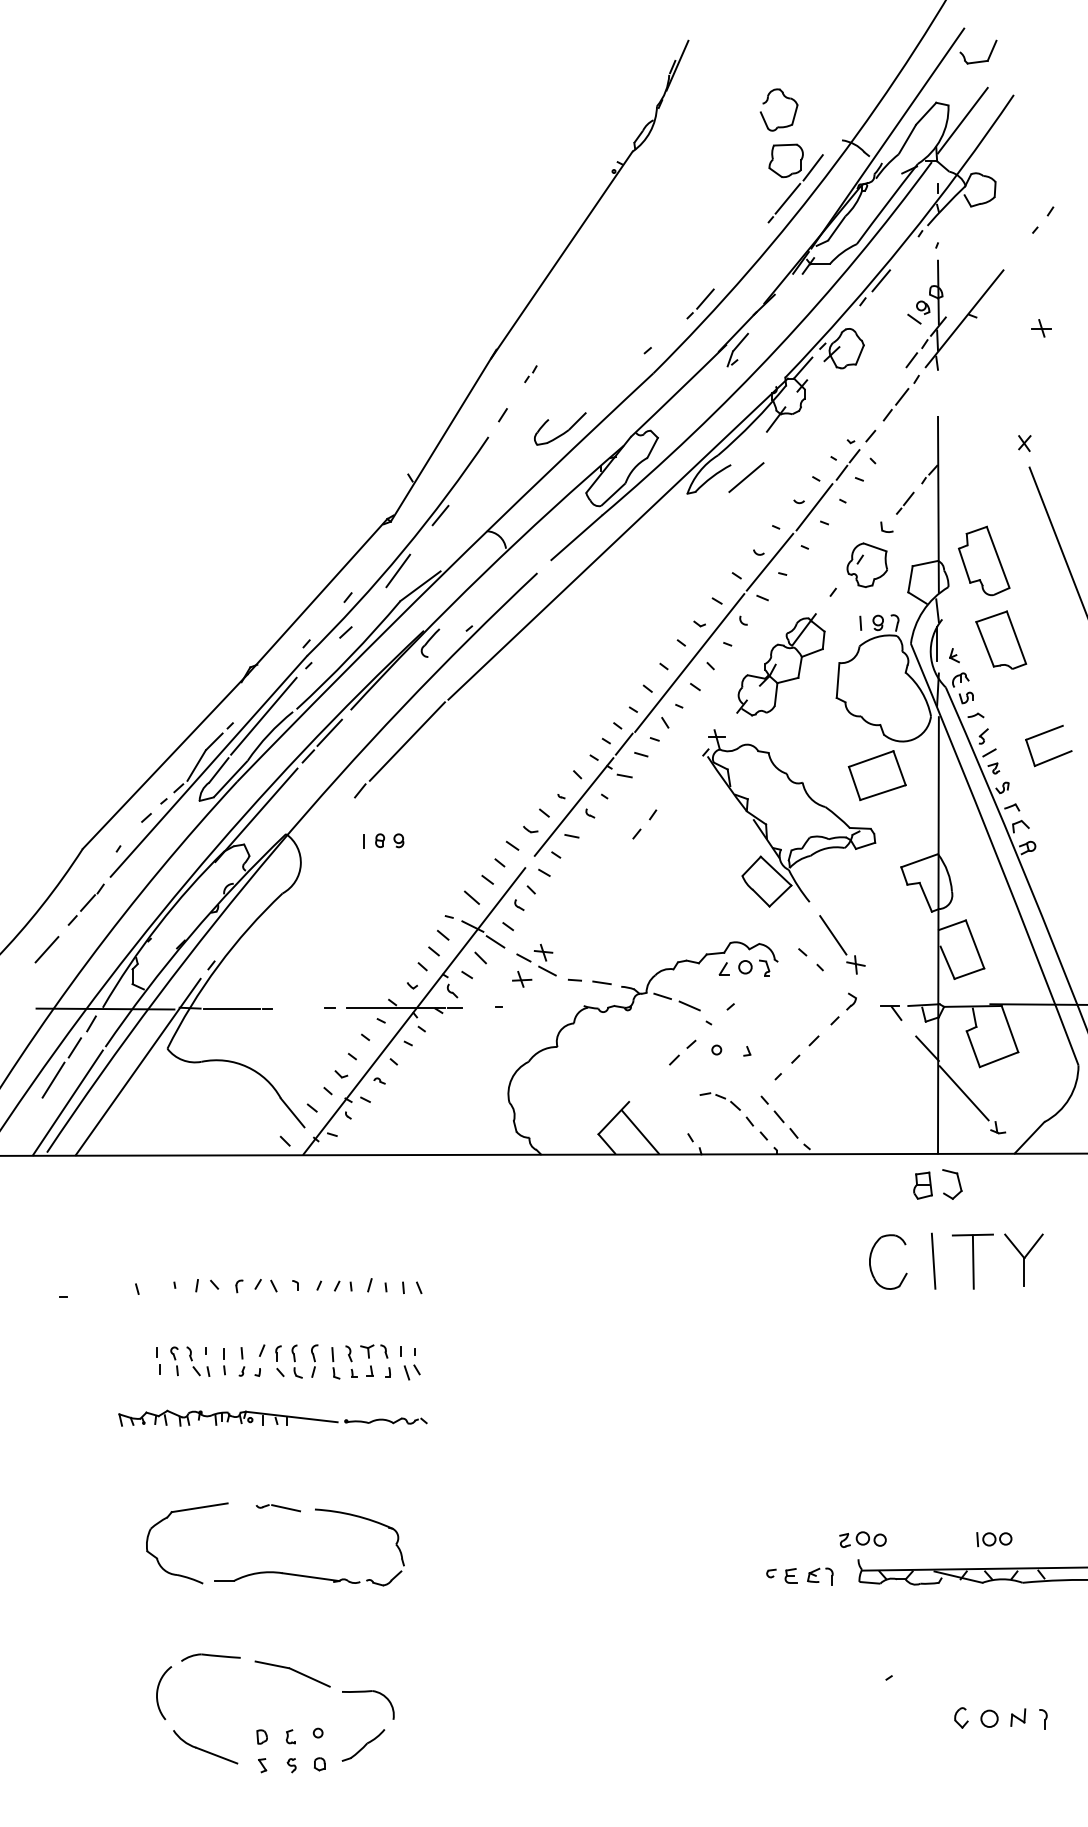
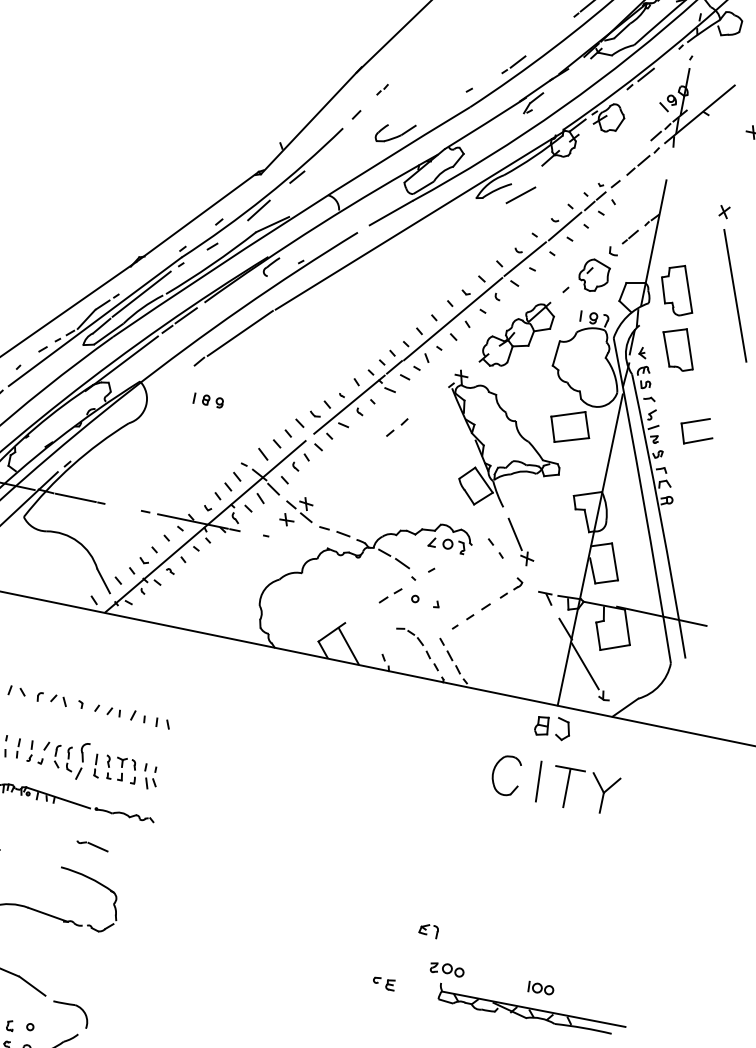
part: (314, 1360) -> (82, 760), size x1.6
part: (277, 1508) -> (91, 846), moved
part: (820, 1576) -> (428, 930), moved

